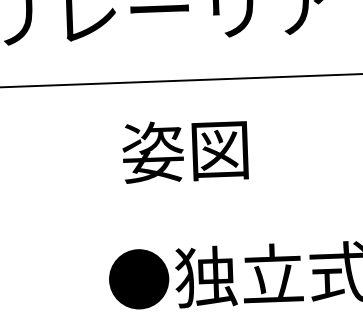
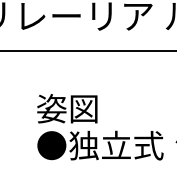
text: (185, 150) -> (67, 108), moved

